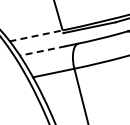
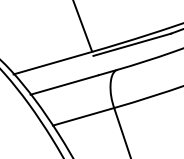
line: (36, 35) -> (53, 62), dashed -> solid
line: (42, 50) -> (64, 84), dashed -> solid

